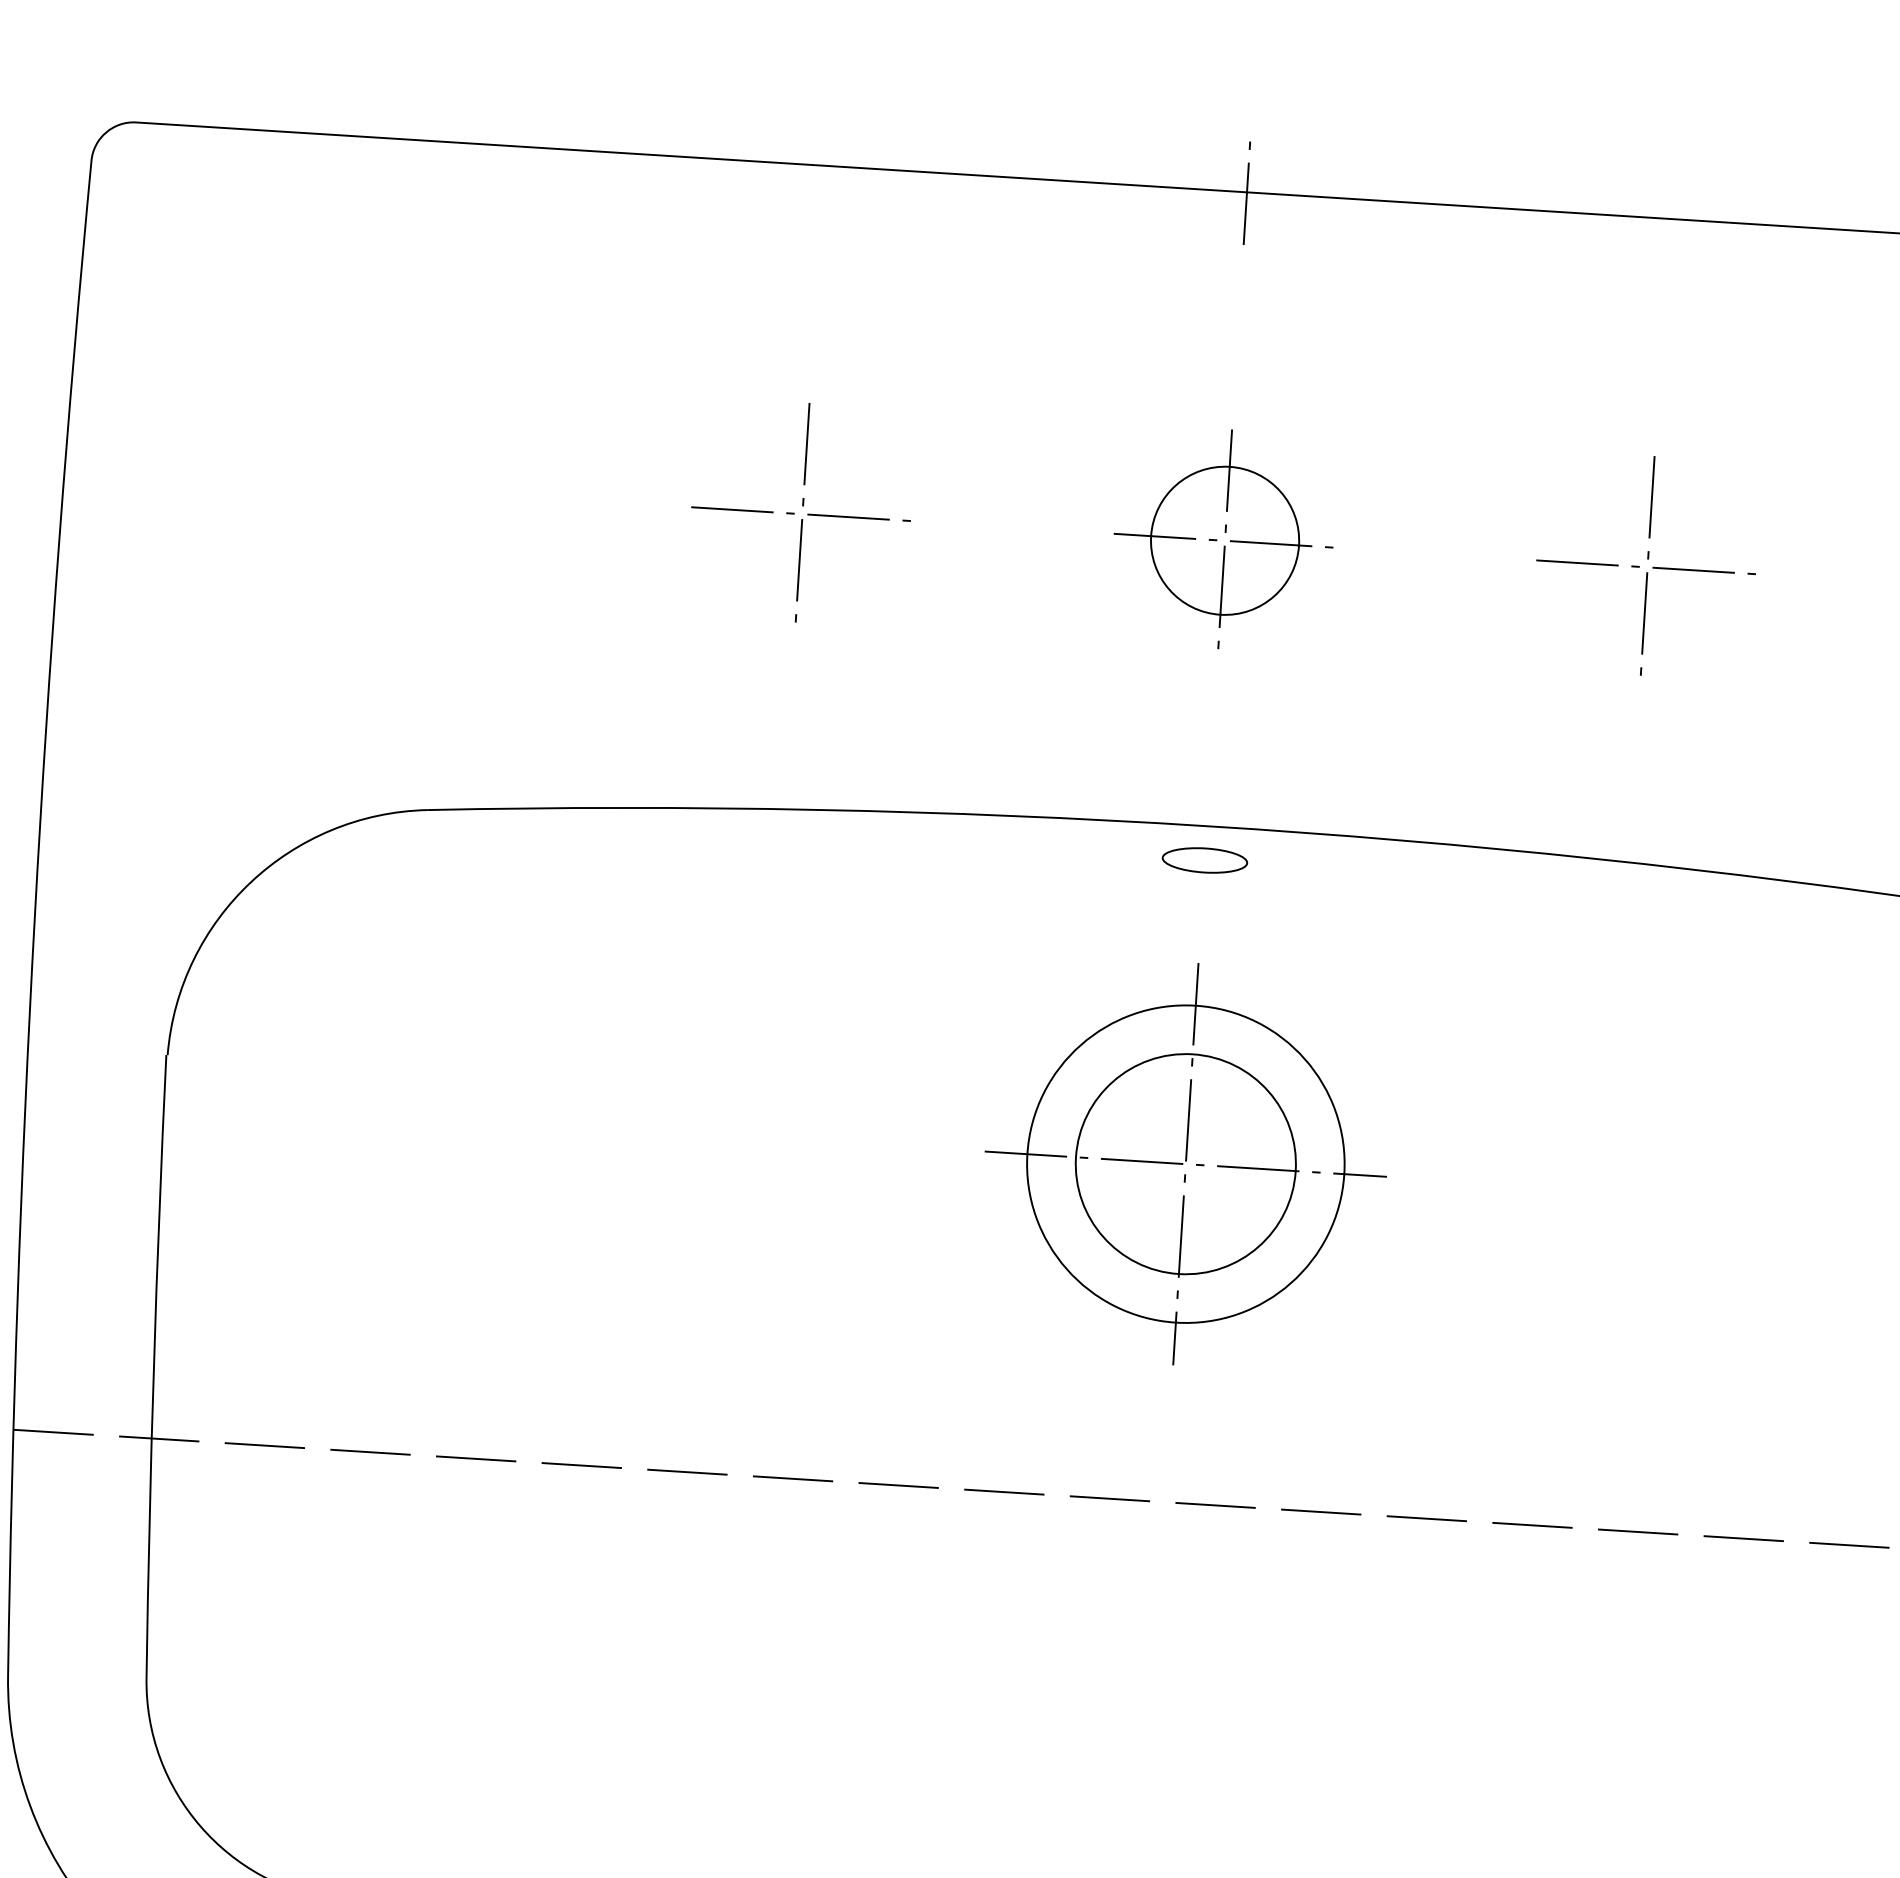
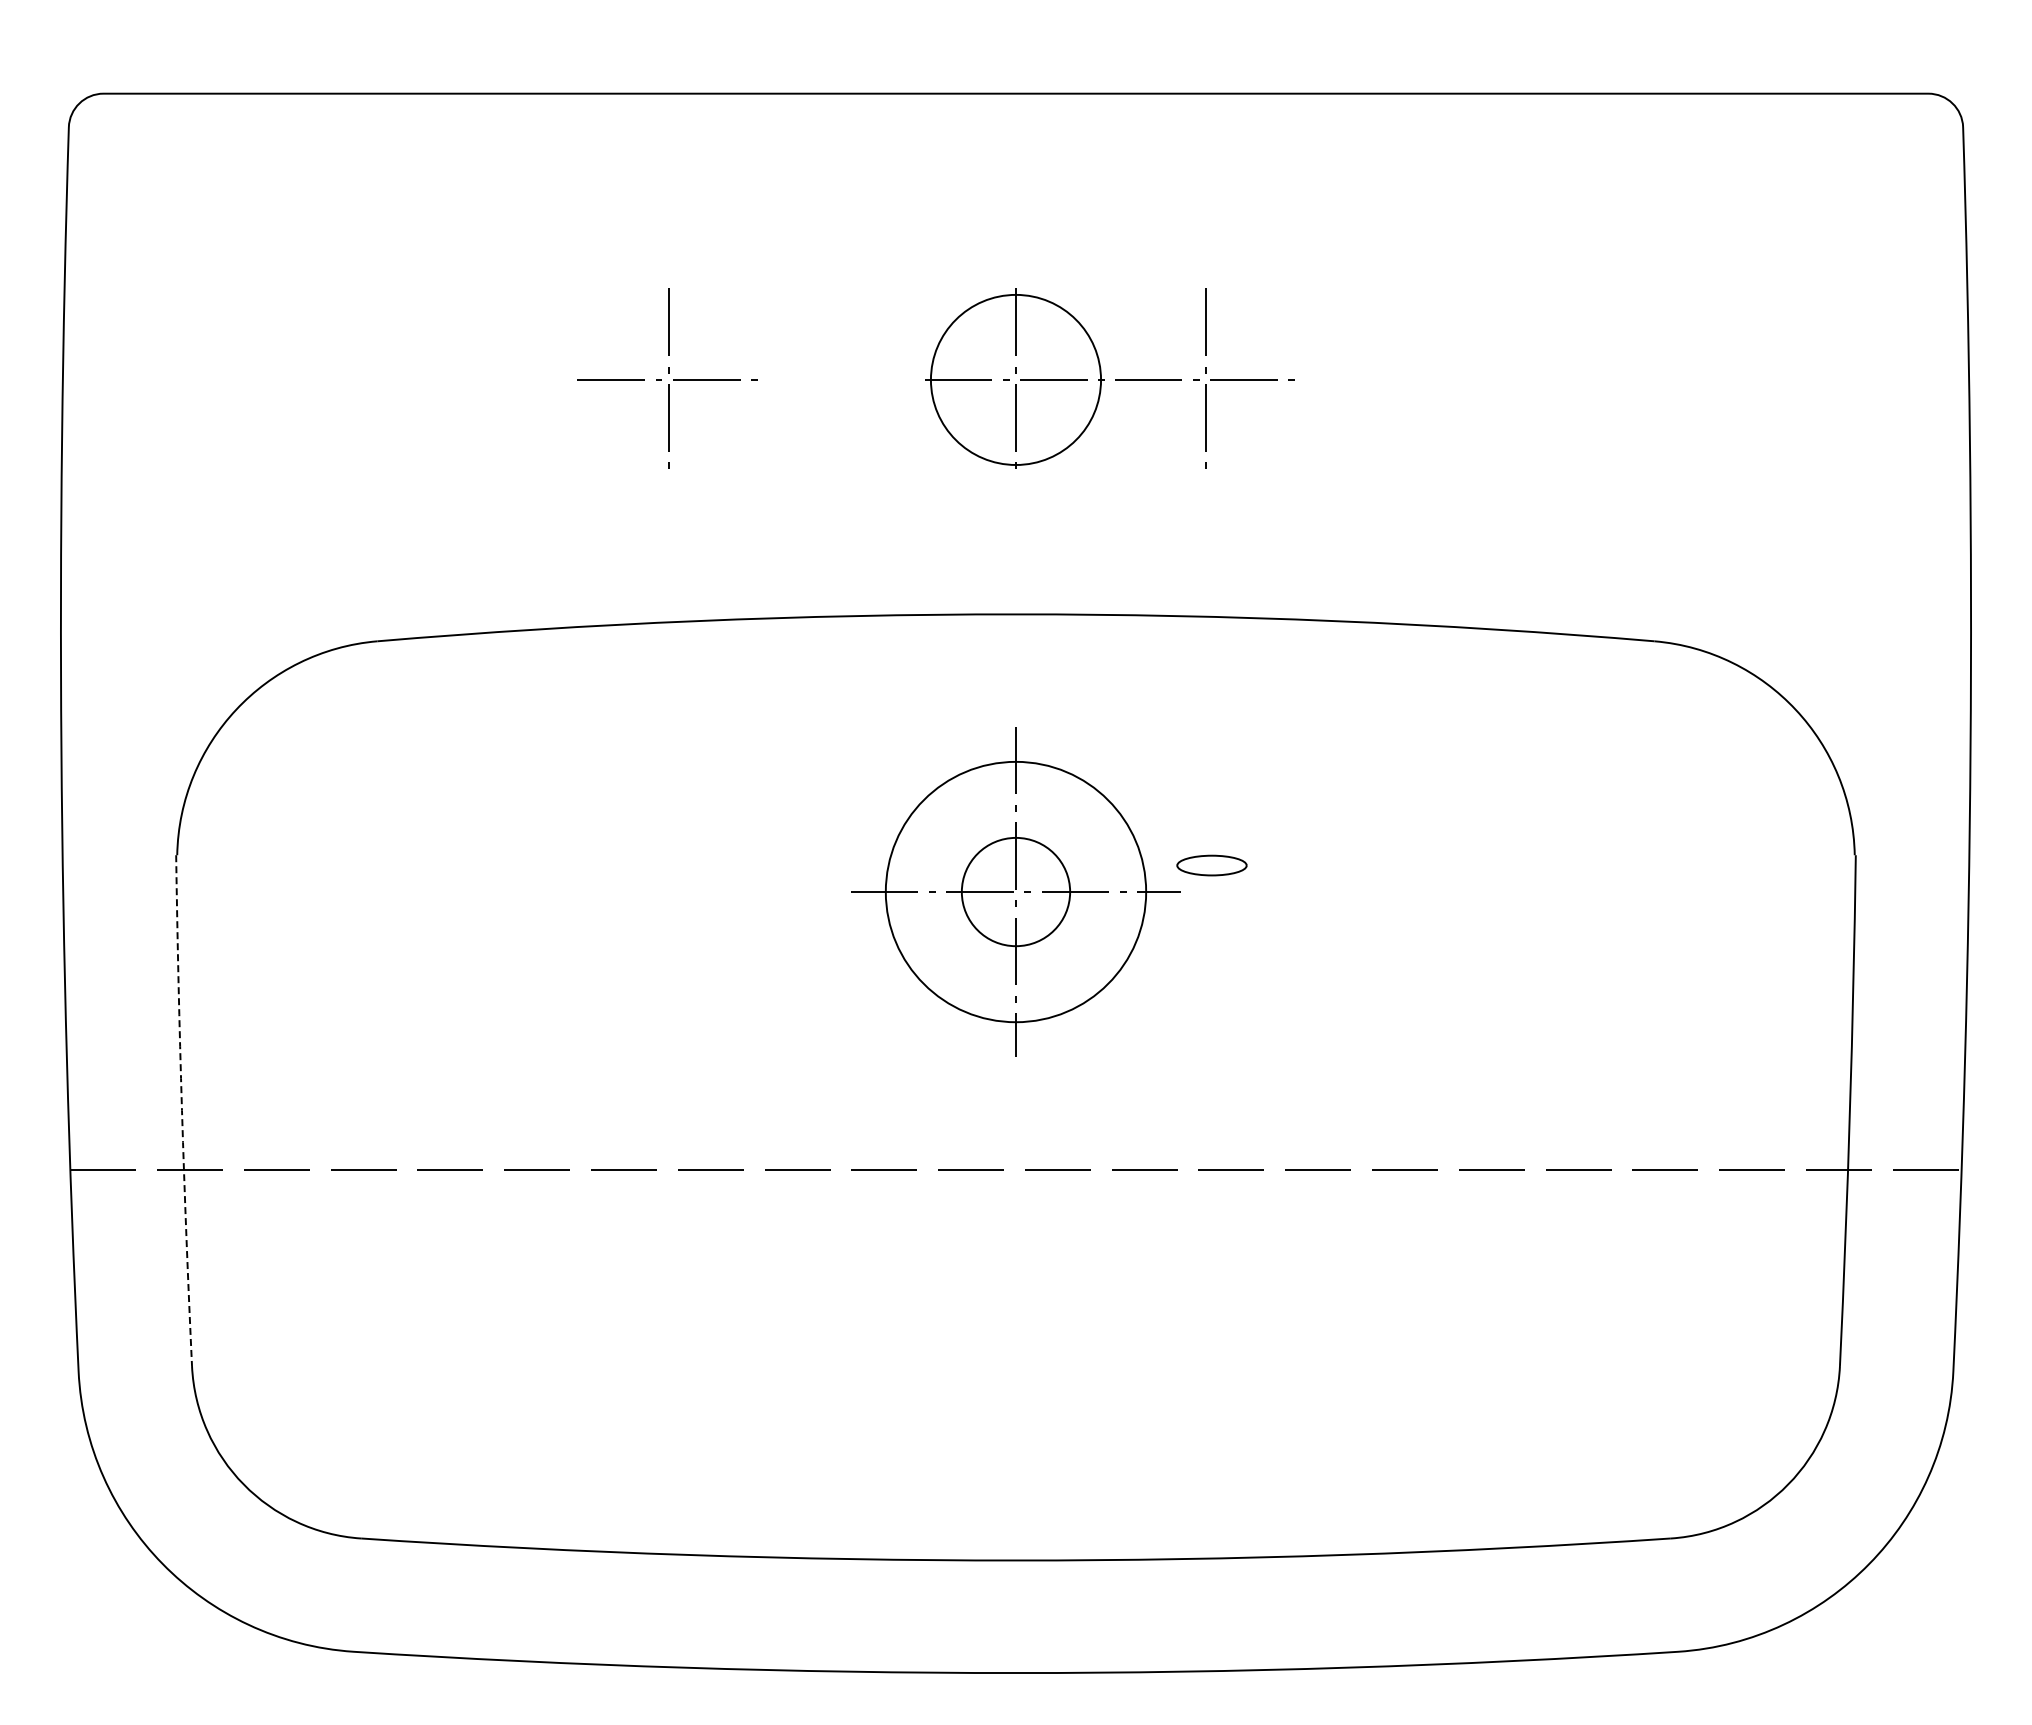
line: (1246, 192) -> (1015, 93), removed
circle: (1224, 540) -> (1015, 379), size x1.4
part: (1645, 565) -> (1204, 378), moved
part: (1204, 860) -> (1211, 865), moved
circle: (1185, 1163) -> (1015, 891), size x0.6
arc: (154, 1366) -> (182, 1110), solid -> dashed

